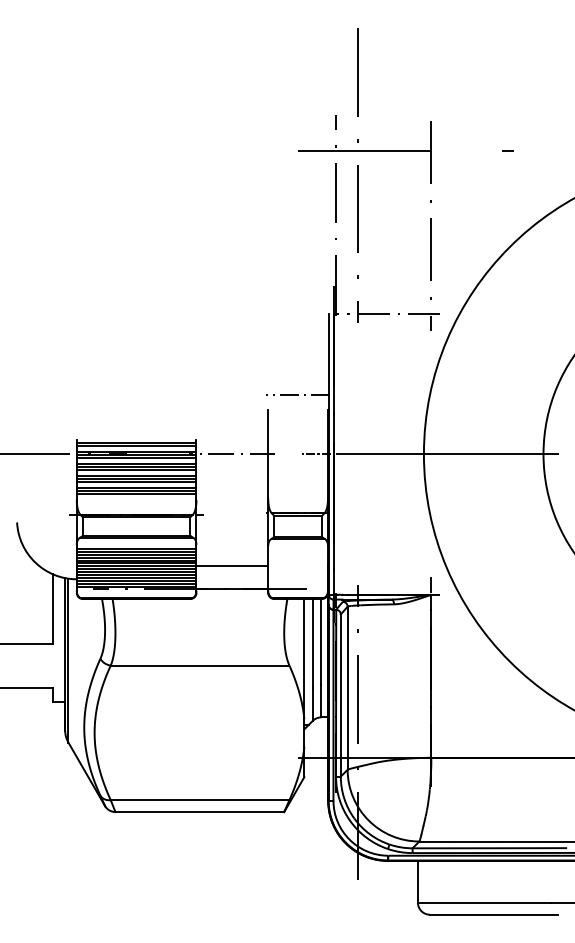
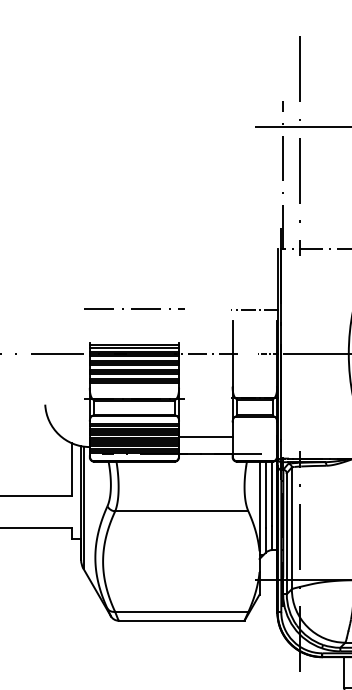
line: (136, 393) -> (134, 308), added

